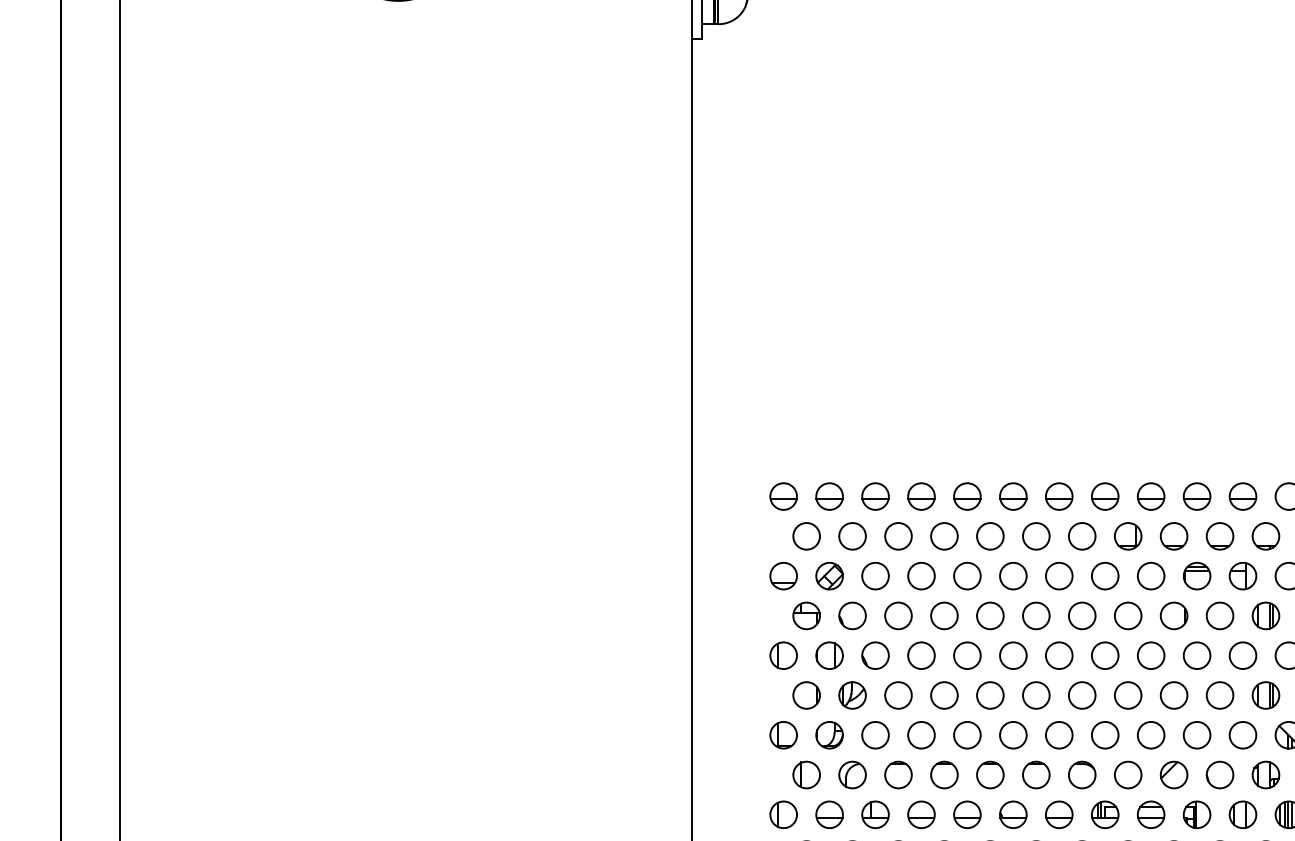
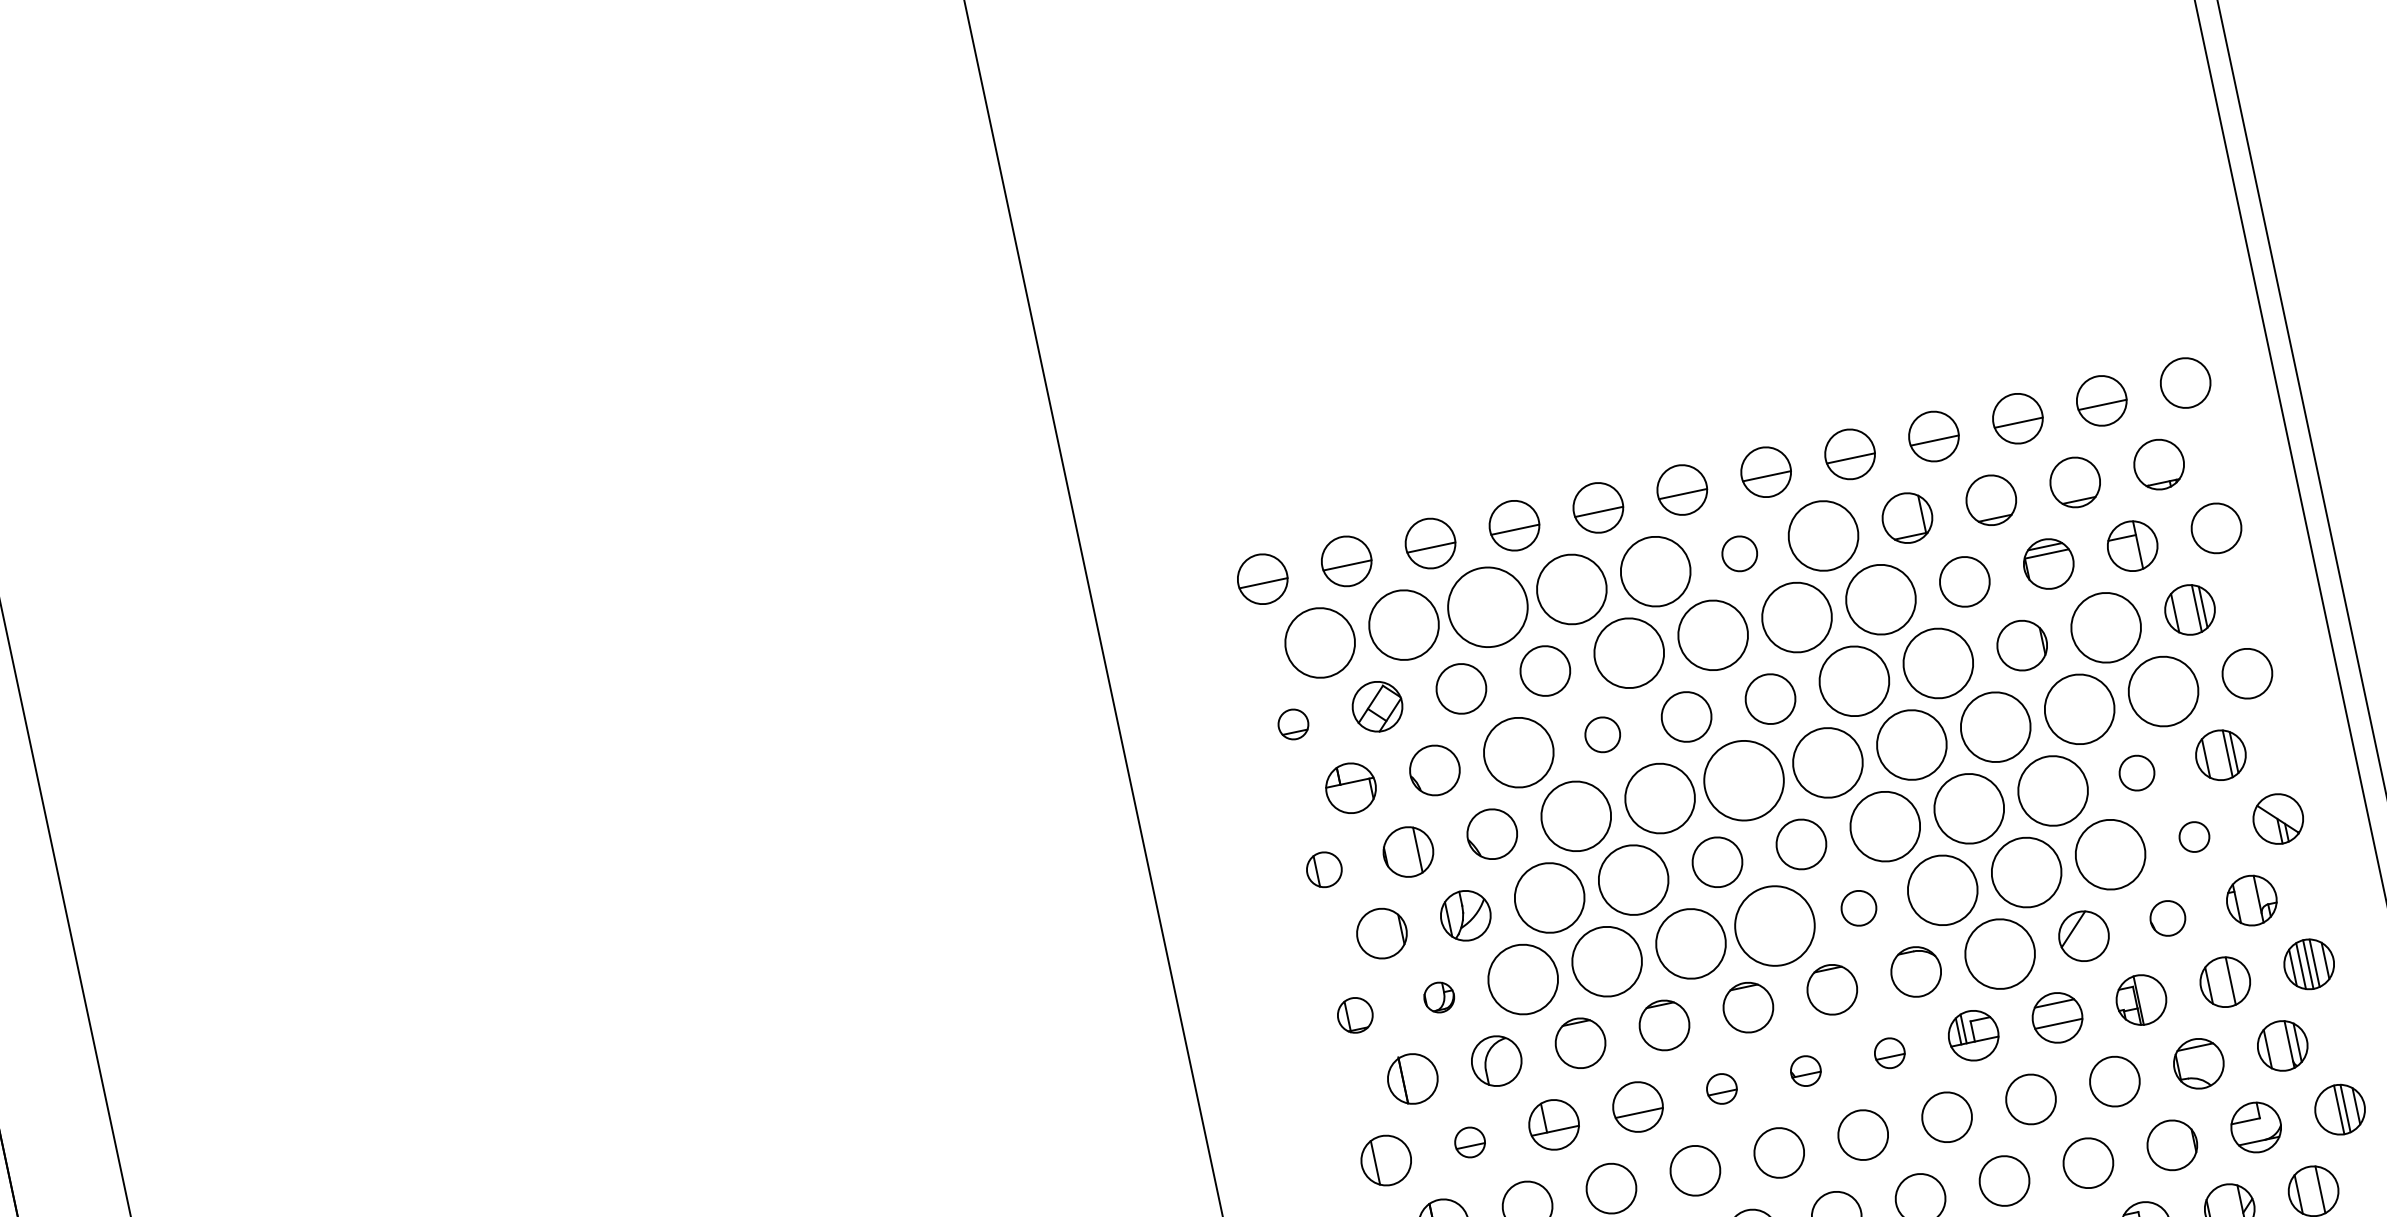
circle: (806, 536) -> (1319, 643), size x1.4
circle: (852, 536) -> (1403, 625), size x1.4
circle: (898, 536) -> (1487, 607), size x1.6
circle: (944, 536) -> (1571, 589), size x1.4
circle: (990, 536) -> (1656, 571), size x1.4
circle: (1036, 536) -> (1740, 553), size x0.7
circle: (1081, 536) -> (1822, 536), size x1.4
part: (783, 575) -> (1293, 723), size x0.6
circle: (967, 575) -> (1629, 652), size x1.4
circle: (1013, 575) -> (1713, 634), size x1.4
circle: (1058, 575) -> (1795, 616), size x1.4
circle: (1104, 575) -> (1879, 598), size x1.4
circle: (898, 615) -> (1518, 751), size x1.4
circle: (944, 615) -> (1602, 734), size x0.7
circle: (1081, 615) -> (1852, 680), size x1.4
circle: (1127, 615) -> (1936, 662), size x1.4
circle: (1219, 615) -> (2104, 627), size x1.4
part: (783, 655) -> (1324, 869), size x0.7
circle: (921, 655) -> (1576, 816), size x1.4
circle: (967, 655) -> (1660, 798), size x1.4
circle: (1013, 655) -> (1744, 780), size x1.6
circle: (1058, 655) -> (1826, 762), size x1.4
circle: (1104, 655) -> (1910, 744), size x1.4
circle: (1150, 655) -> (1994, 727), size x1.4
circle: (1196, 655) -> (2078, 709), size x1.4
circle: (1242, 655) -> (2162, 691), size x1.4
circle: (898, 695) -> (1549, 898), size x1.4
circle: (944, 695) -> (1633, 880), size x1.4
circle: (1081, 695) -> (1883, 826), size x1.4
circle: (1127, 695) -> (1967, 809), size x1.4
circle: (1173, 695) -> (2052, 791), size x1.4
circle: (1219, 695) -> (2136, 773), size x0.7
circle: (875, 734) -> (1522, 978), size x1.4
circle: (921, 734) -> (1606, 960), size x1.4
circle: (967, 734) -> (1690, 942), size x1.4
circle: (1013, 734) -> (1774, 924), size x1.6
circle: (1104, 734) -> (1941, 889), size x1.4
circle: (1150, 734) -> (2025, 871), size x1.4
circle: (1196, 734) -> (2109, 853), size x1.4
part: (783, 735) -> (1355, 1015), size x0.7
part: (829, 735) -> (1439, 997), size x0.6
circle: (1059, 735) -> (1859, 908), size x0.7
circle: (1242, 735) -> (2193, 837), size x0.6
circle: (1127, 774) -> (1998, 953), size x1.4
part: (1219, 774) -> (2166, 917), size x0.7
part: (829, 814) -> (1469, 1142), size x0.6
part: (967, 814) -> (1721, 1088), size x0.6
part: (1013, 814) -> (1805, 1070), size x0.6
part: (1059, 814) -> (1889, 1052), size x0.6

